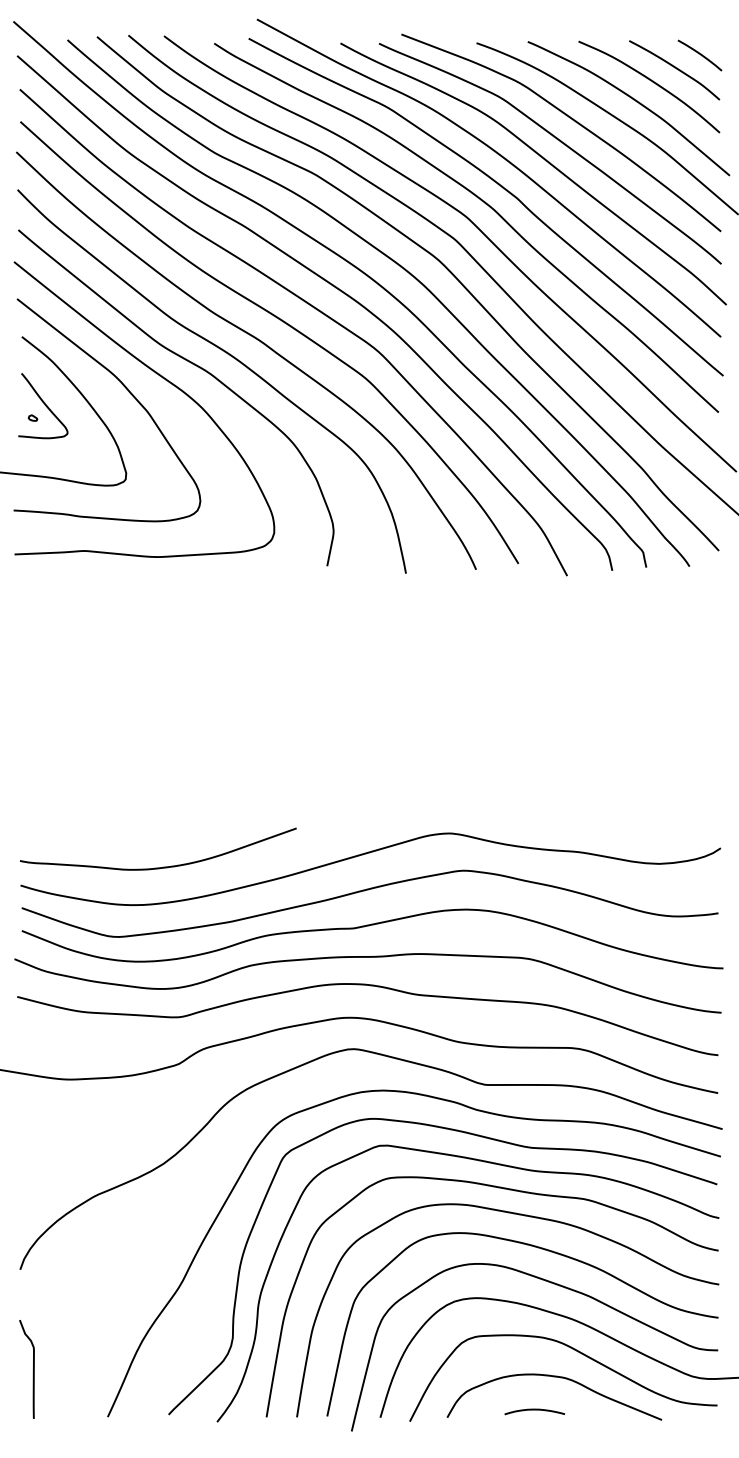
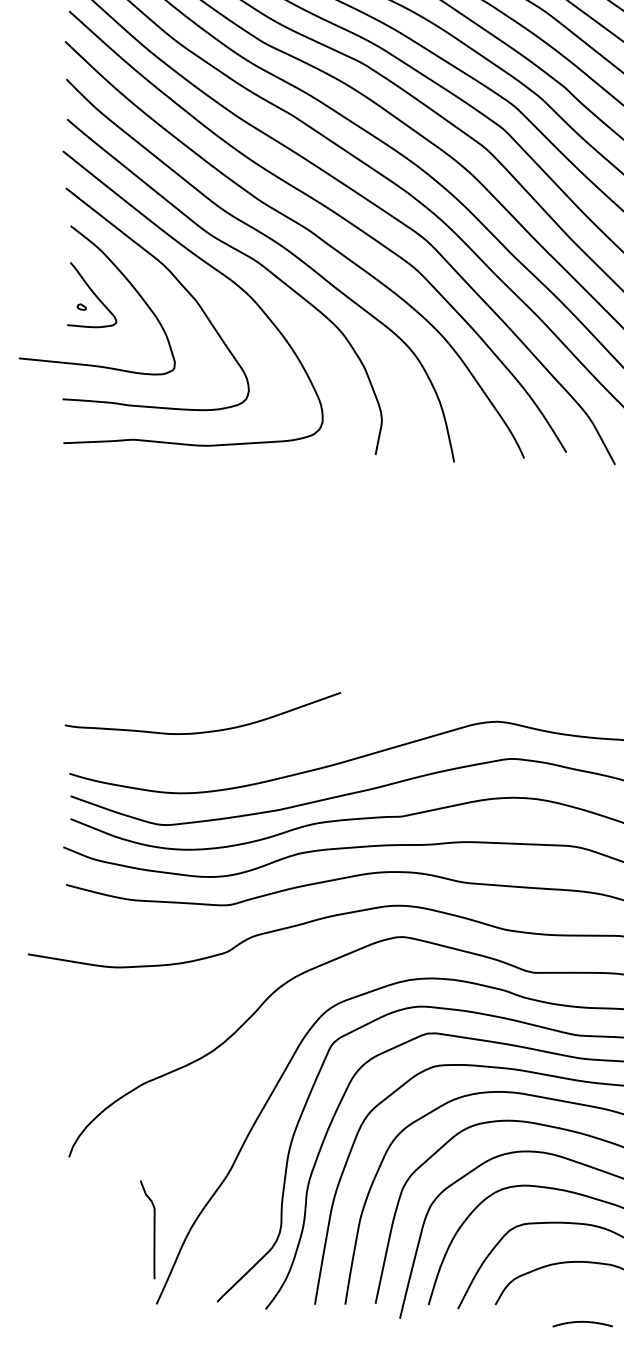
curve: (163, 866) -> (208, 730), moved
curve: (32, 1372) -> (153, 1232), moved
curve: (534, 1410) -> (582, 1322), moved

